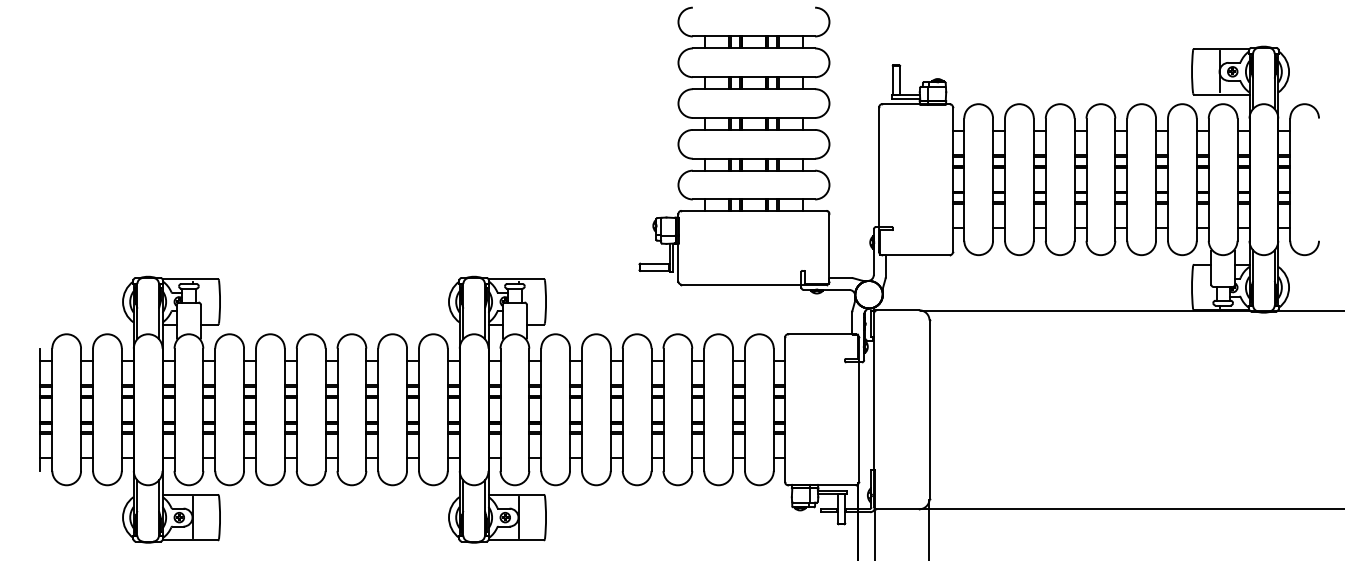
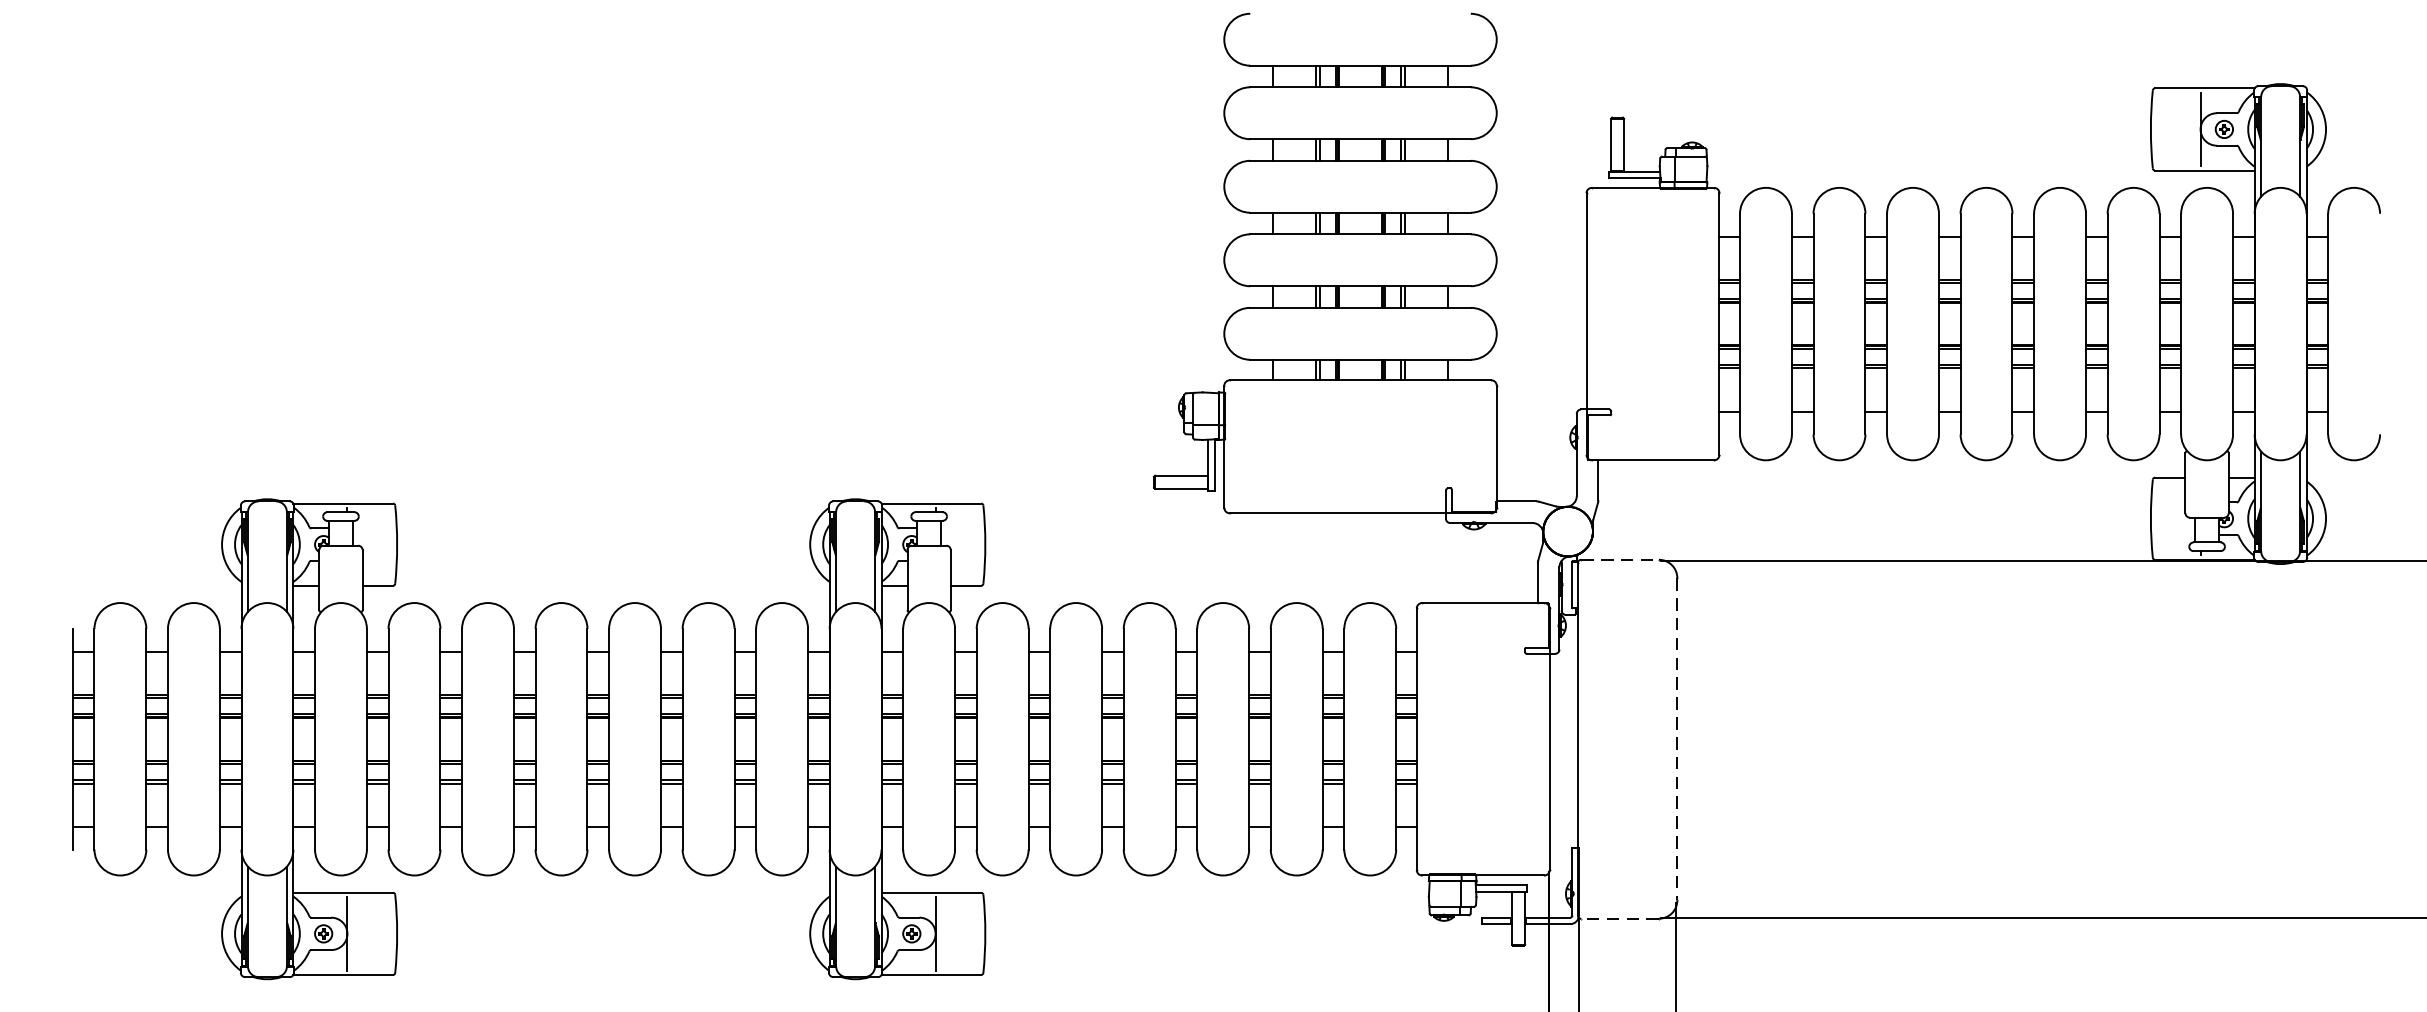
line: (897, 310) -> (1619, 560), solid -> dashed
line: (929, 410) -> (1677, 740), solid -> dashed
line: (897, 509) -> (1619, 919), solid -> dashed

